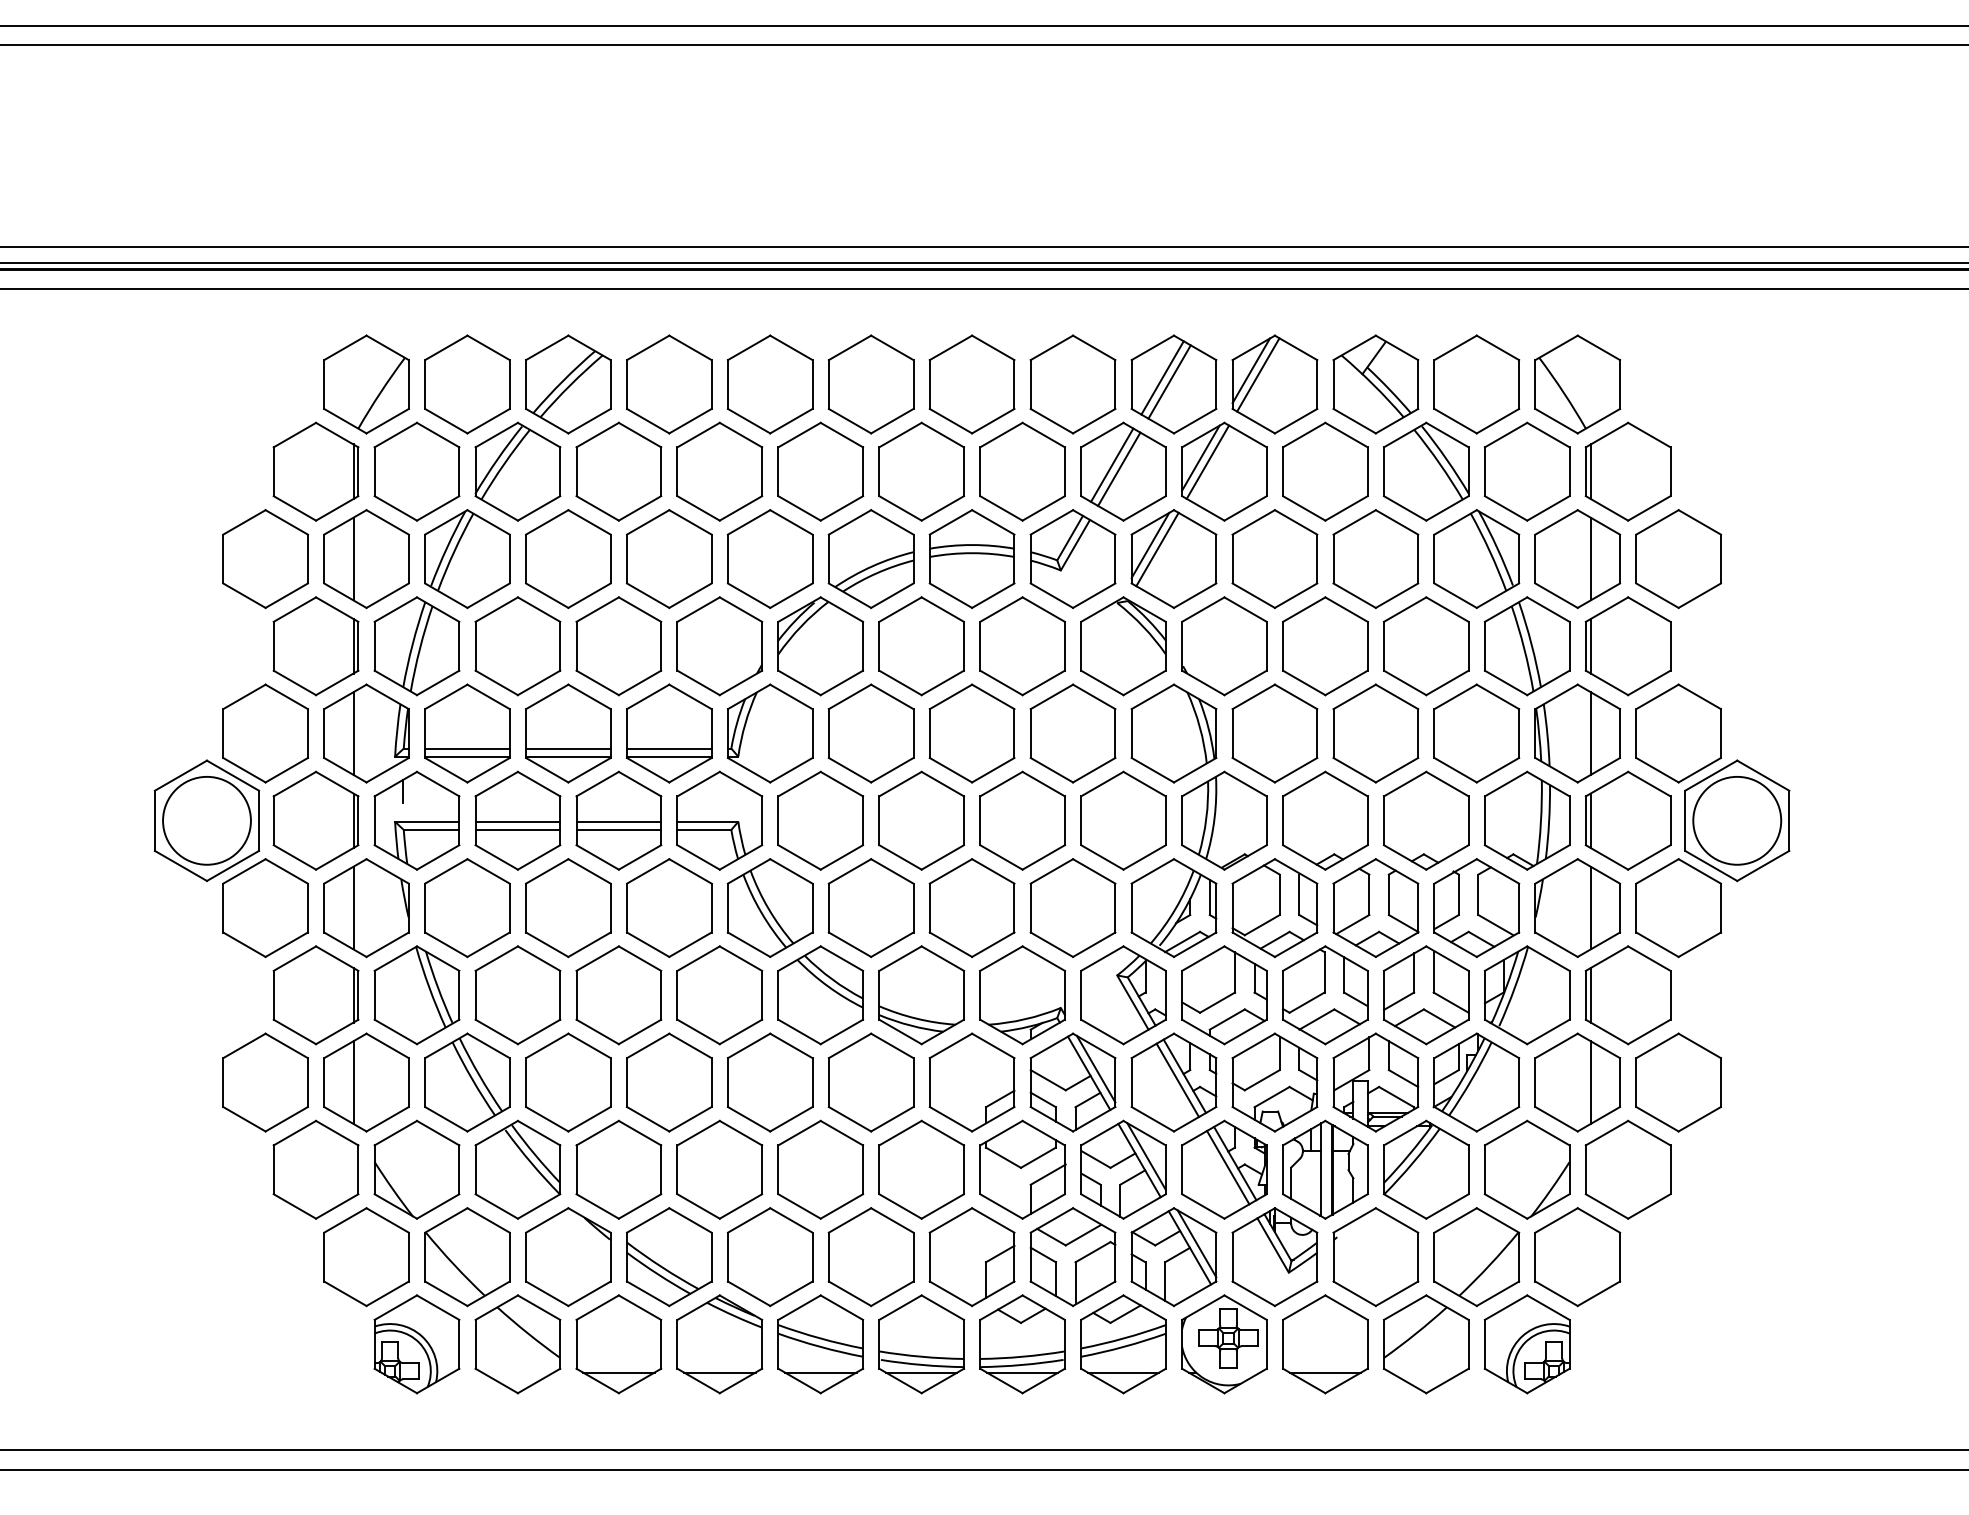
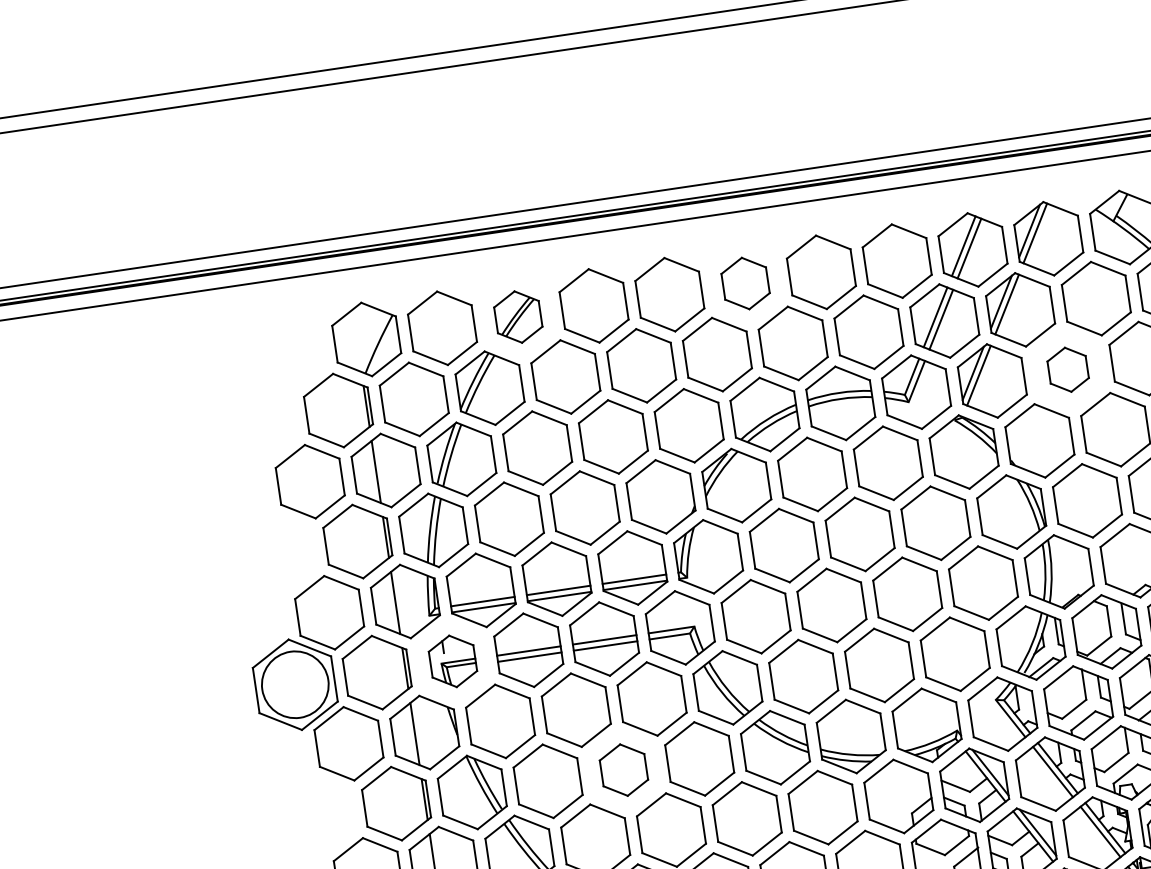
part: (568, 384) -> (518, 317), size x0.7
part: (870, 384) -> (745, 283), size x0.7
part: (1274, 558) -> (1067, 369), size x0.6
part: (416, 820) -> (452, 661), size x0.7
part: (618, 995) -> (623, 770), size x0.7

